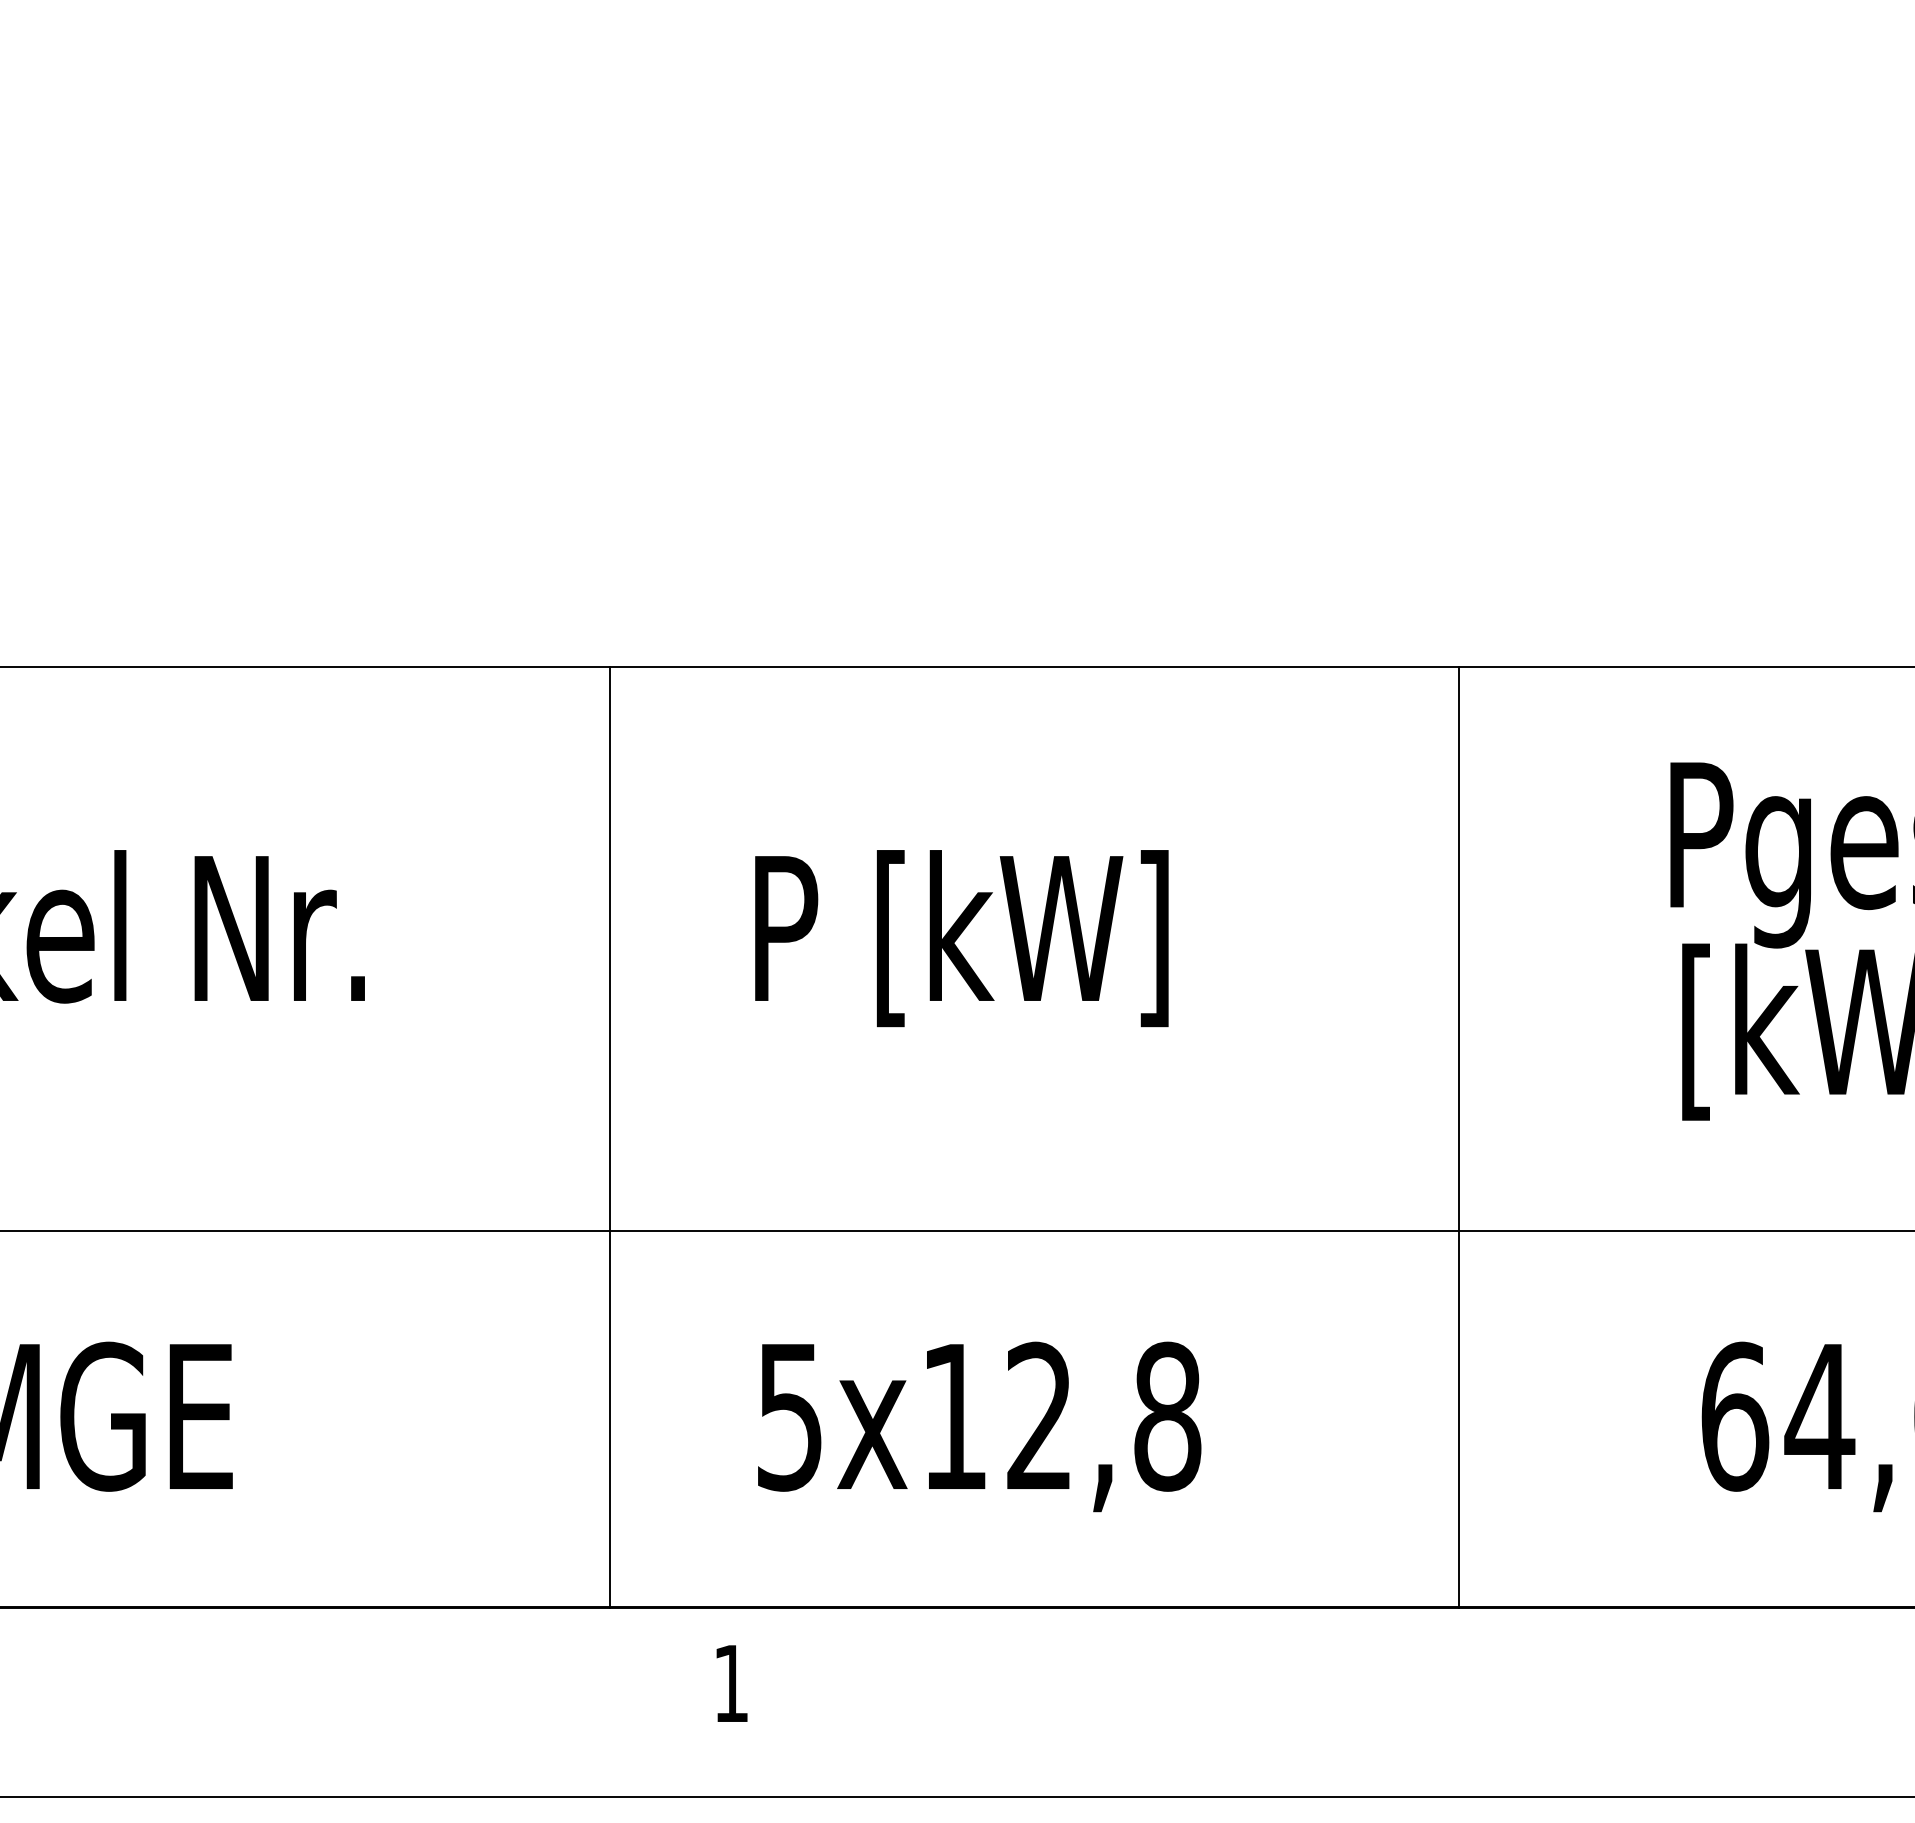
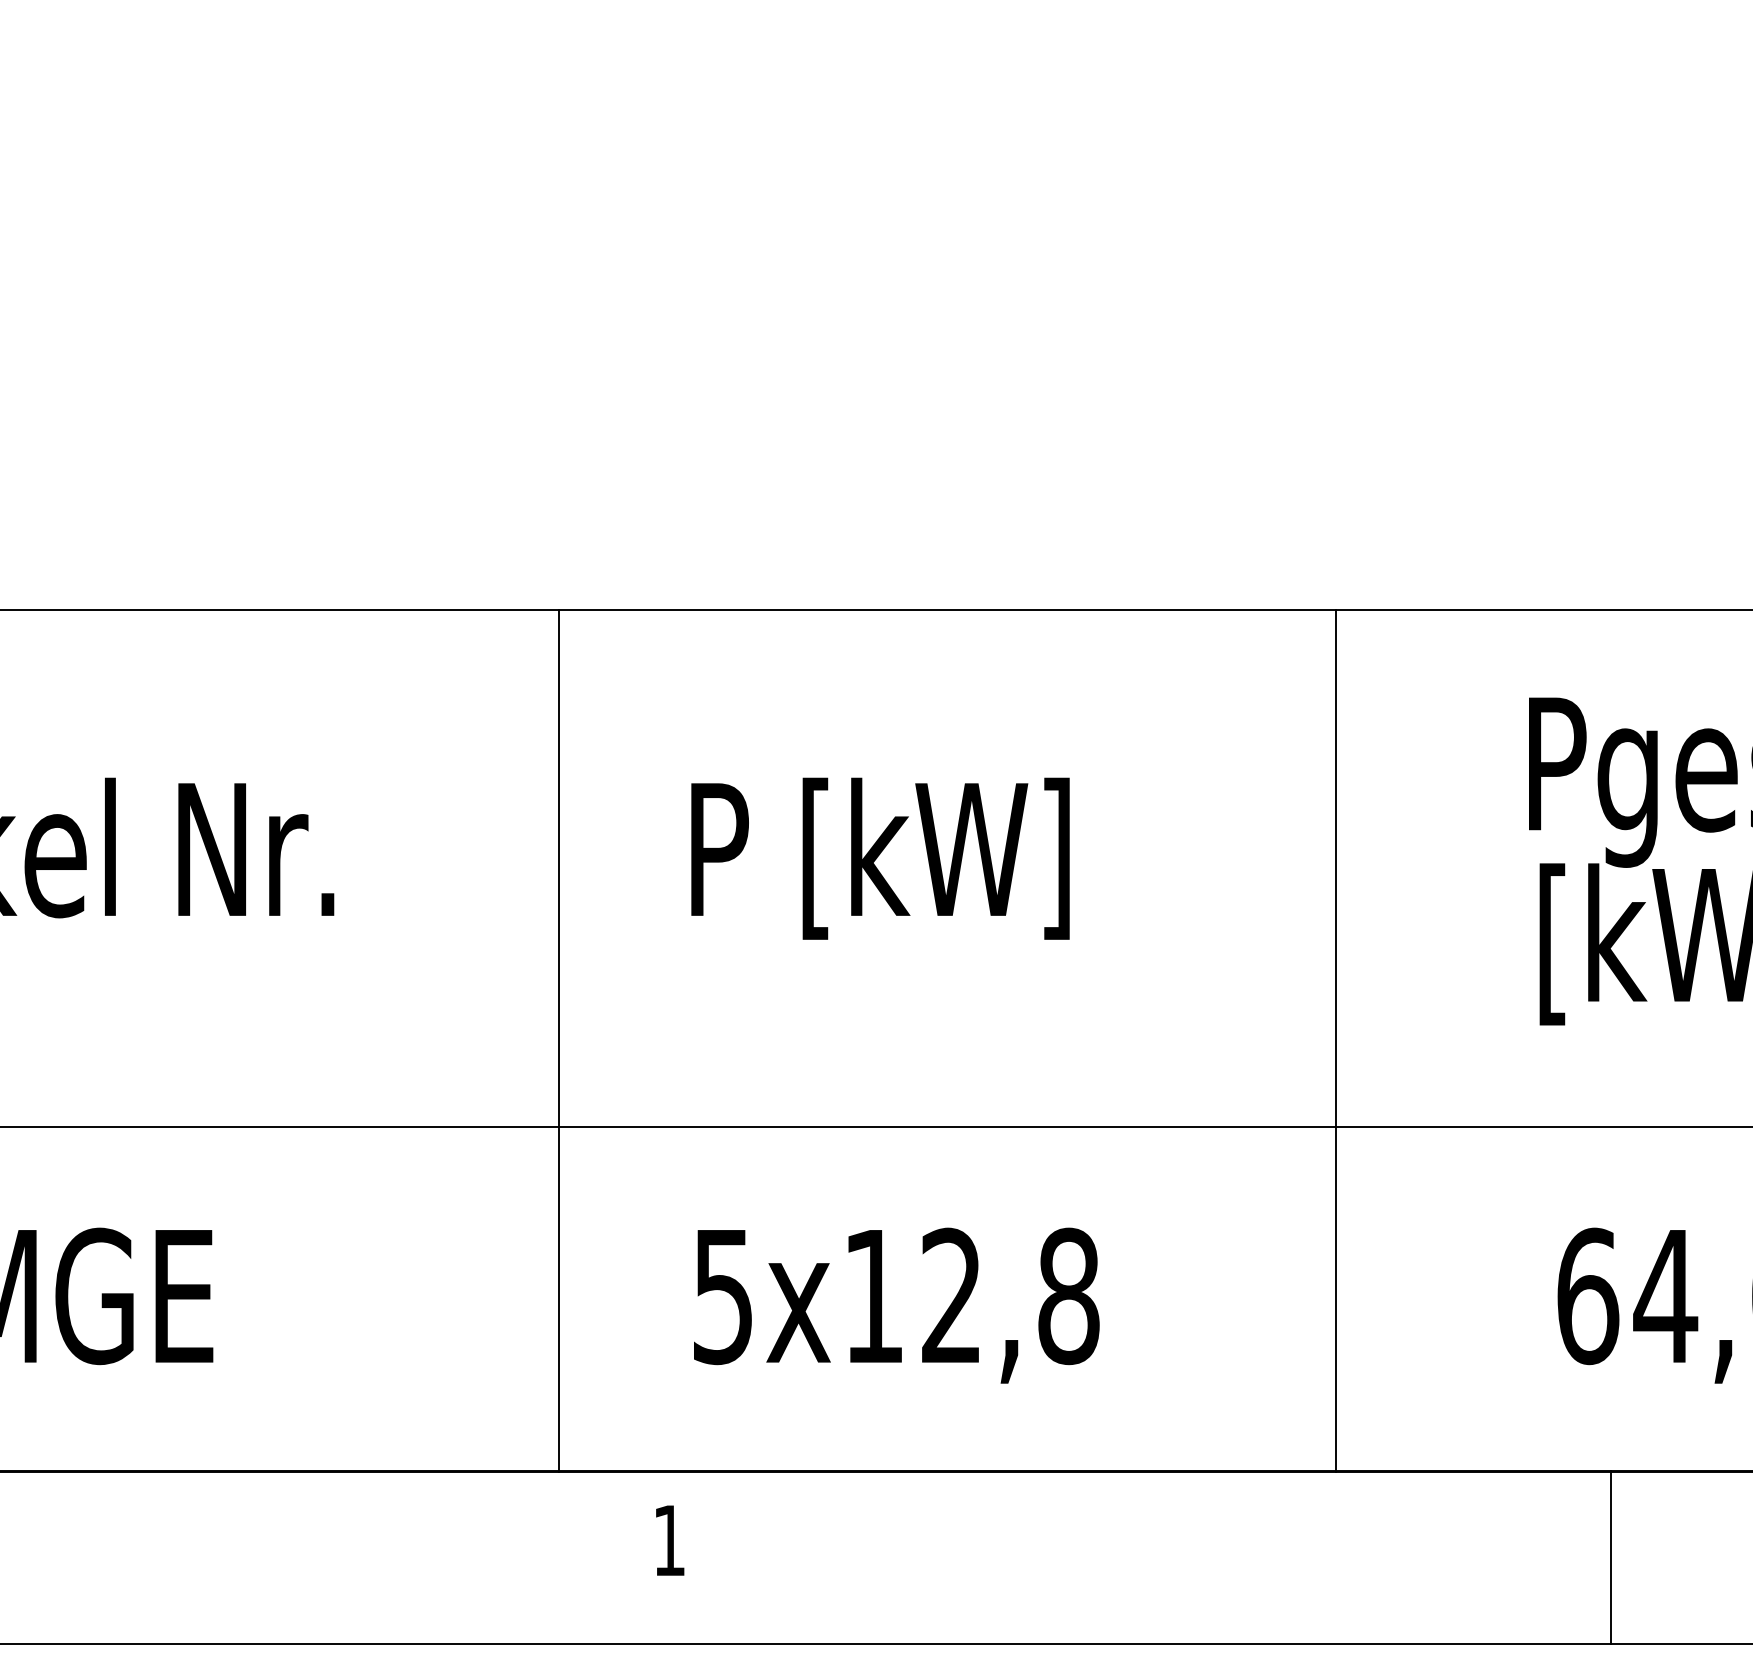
line: (1760, 1702) -> (1611, 1557), added

